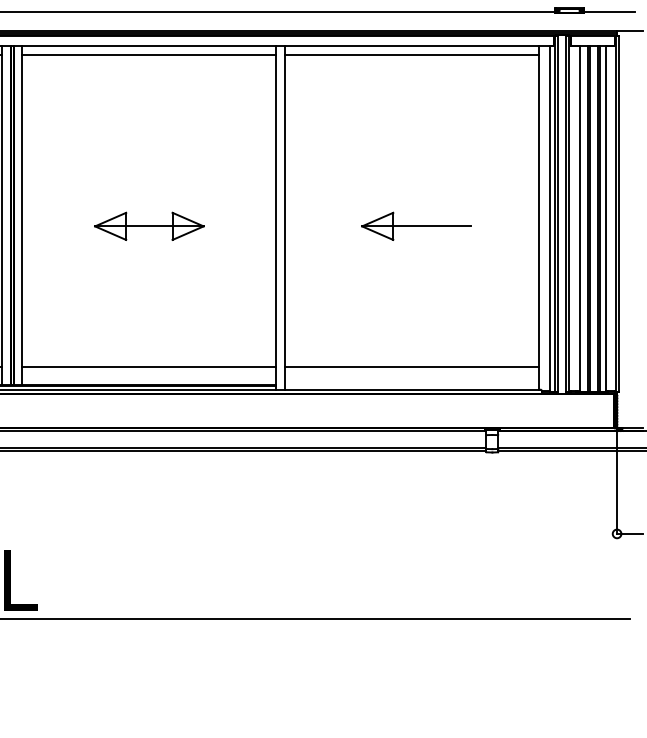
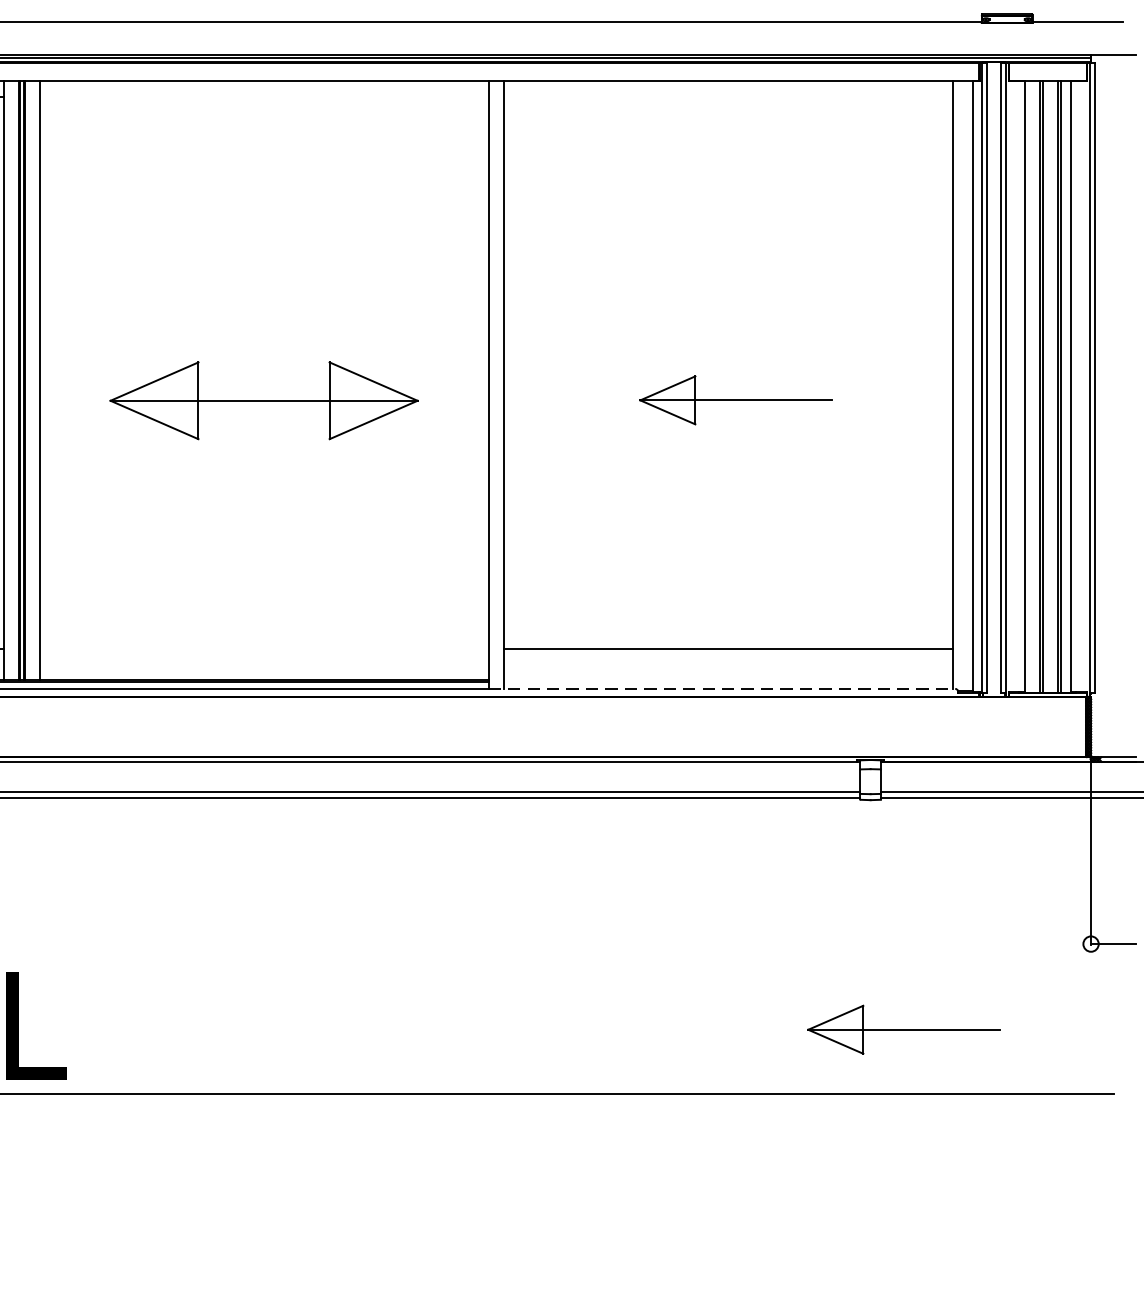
line: (149, 54) -> (264, 96), removed
line: (411, 54) -> (727, 96), removed
part: (149, 225) -> (264, 398), size x1.6
line: (149, 367) -> (264, 649), removed
line: (408, 389) -> (722, 688), solid -> dashed
part: (511, 581) -> (904, 1028), added

